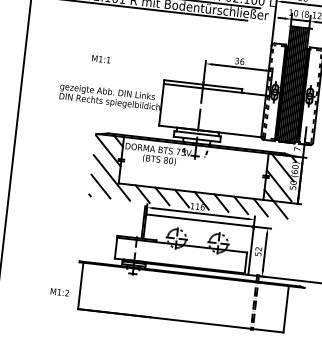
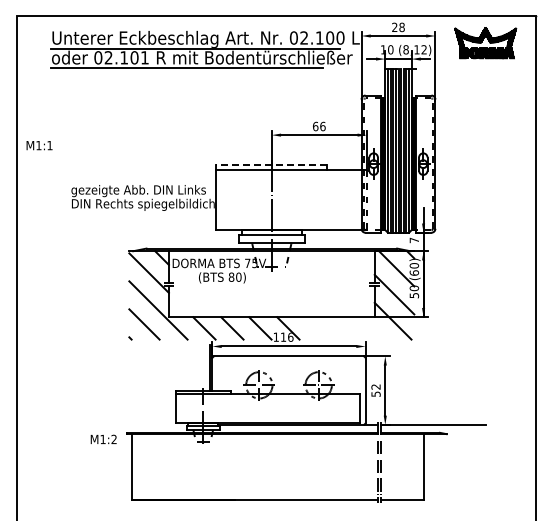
text: (101, 59) -> (39, 145), moved
text: (237, 61) -> (315, 126), 36 -> 66
line: (203, 84) -> (271, 164), solid -> dashed
line: (221, 203) -> (316, 328), removed
line: (241, 205) -> (344, 328), removed
line: (260, 207) -> (372, 328), removed
text: (59, 291) -> (103, 438), moved

